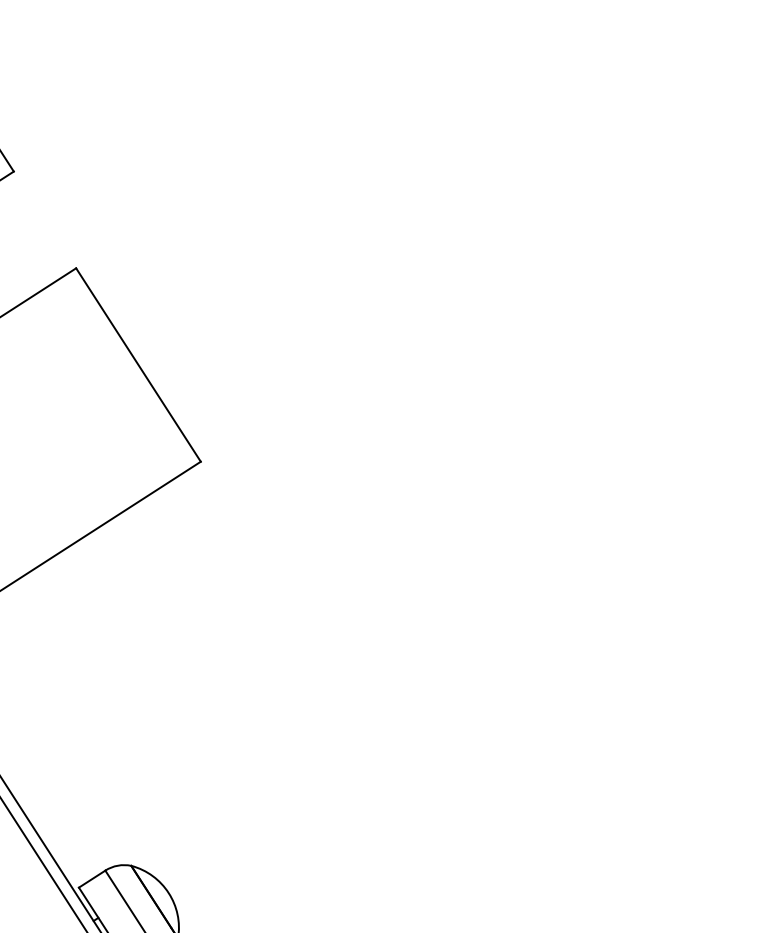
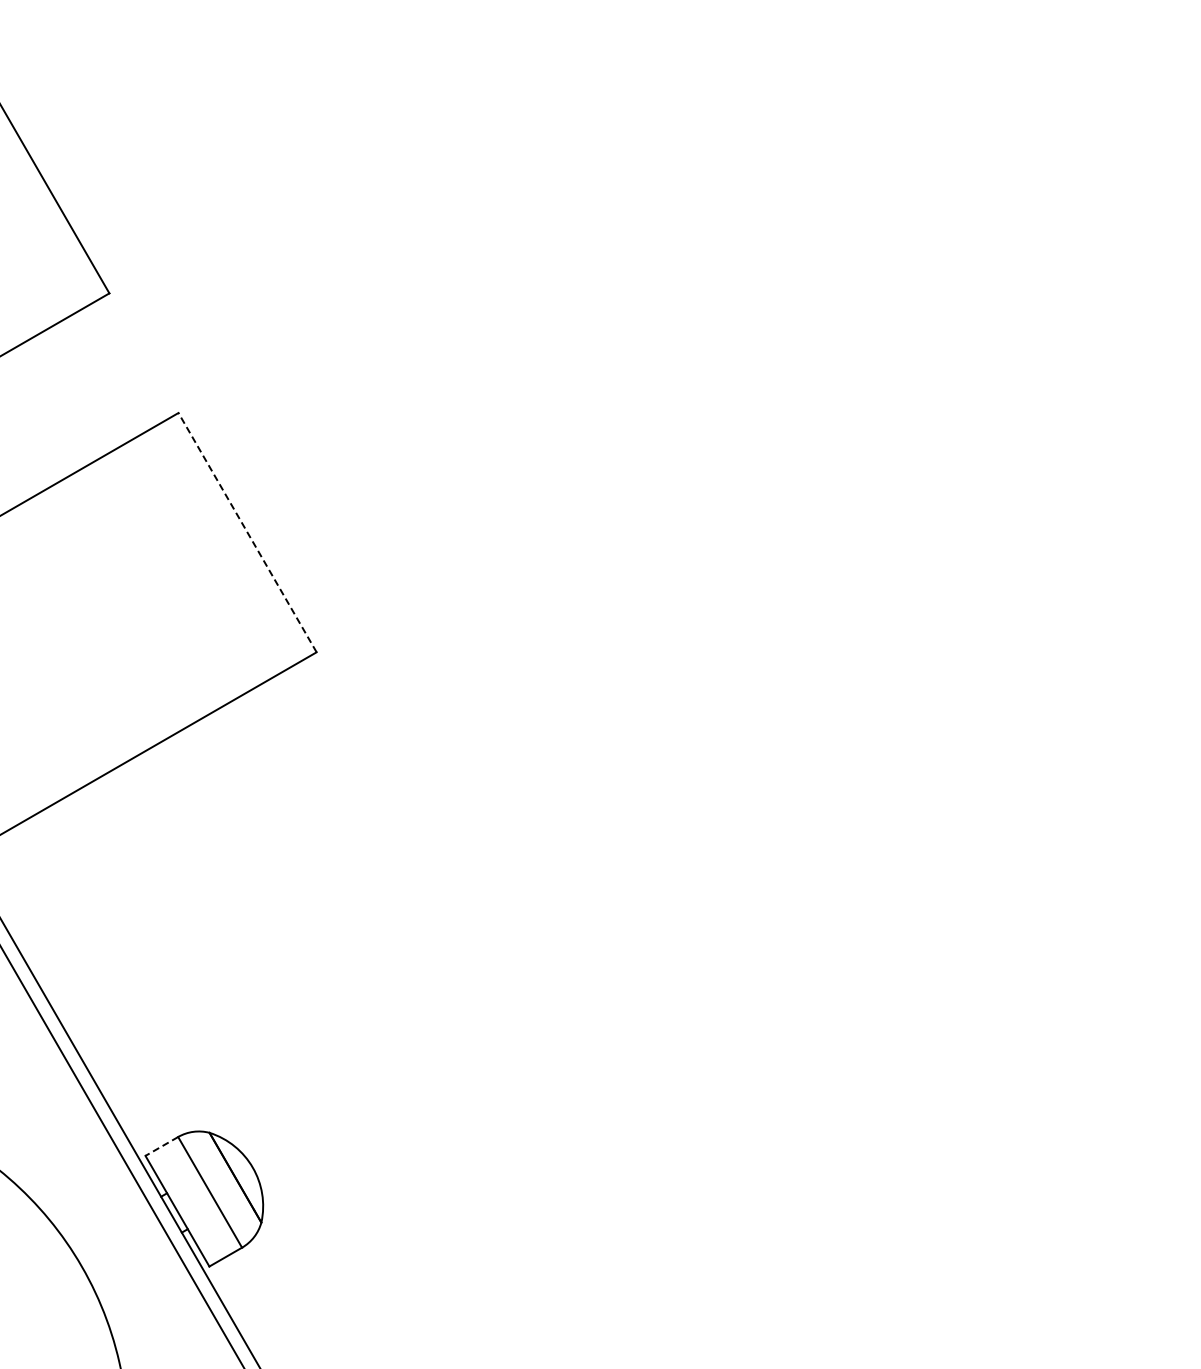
line: (138, 364) -> (247, 532), solid -> dashed
line: (91, 879) -> (161, 1146), solid -> dashed

